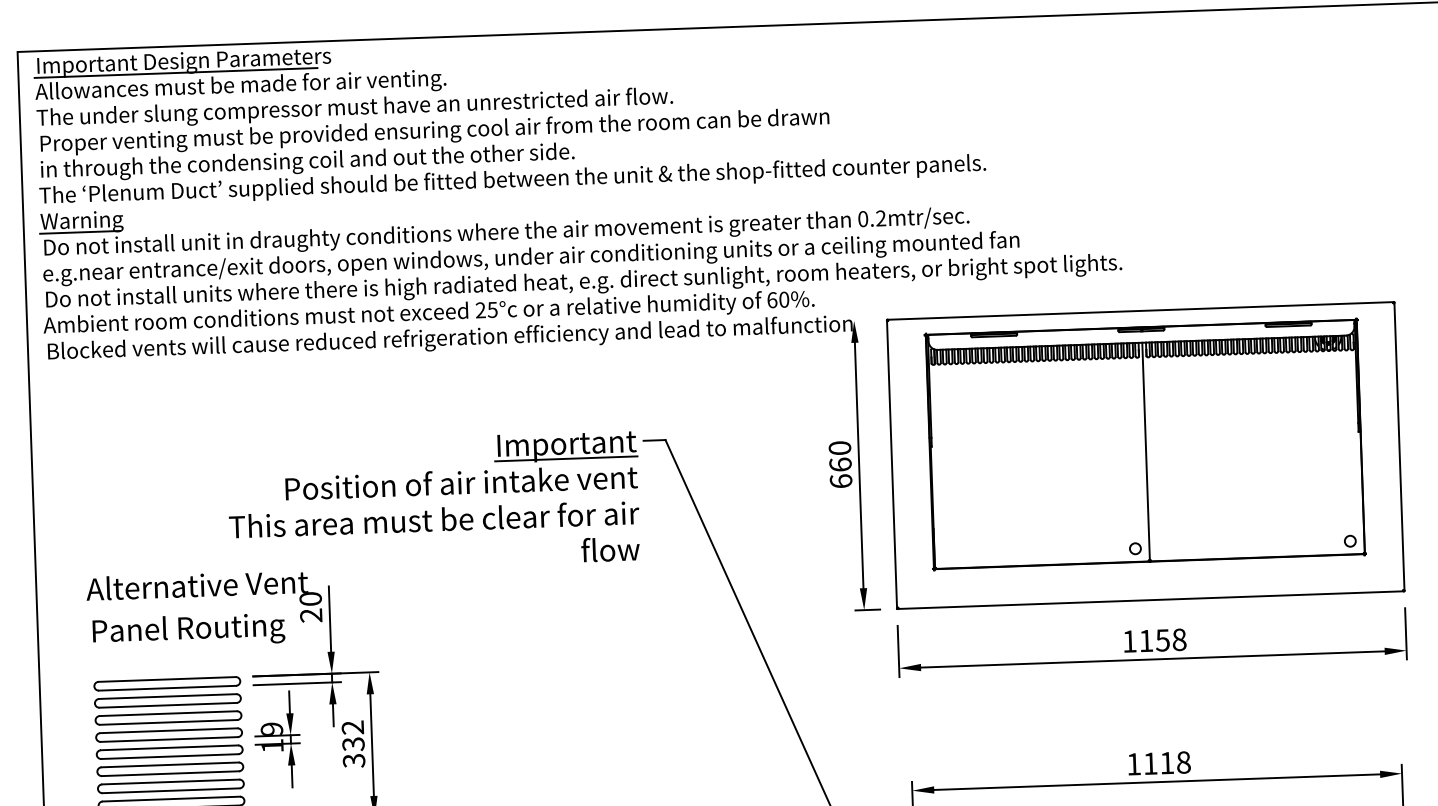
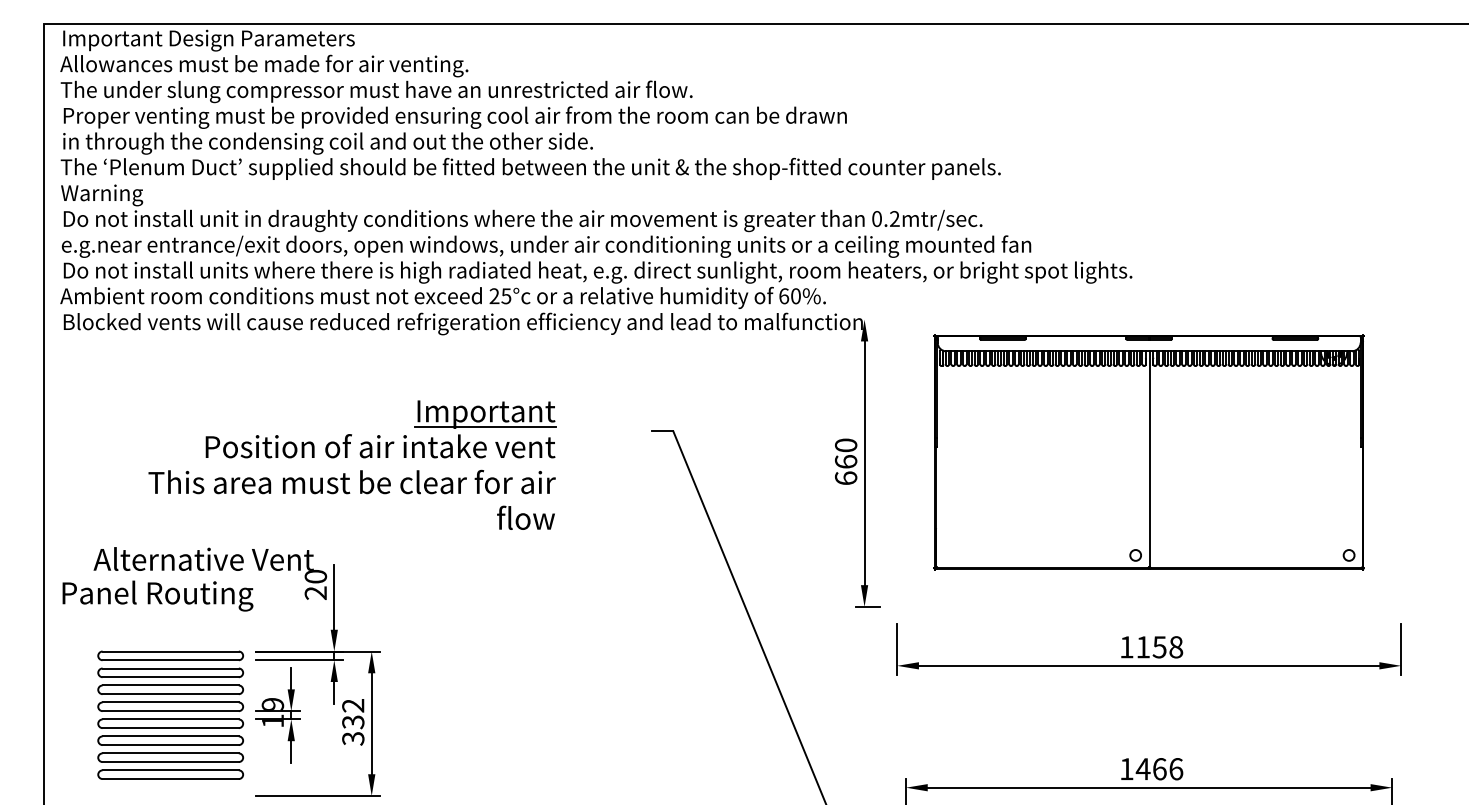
line: (176, 73) -> (200, 50), removed
line: (79, 232) -> (99, 205), removed
part: (1146, 454) -> (1149, 462), removed
part: (428, 494) -> (347, 457), moved
text: (188, 630) -> (157, 595), moved
text: (1166, 763) -> (1159, 769), 1118 -> 1466

